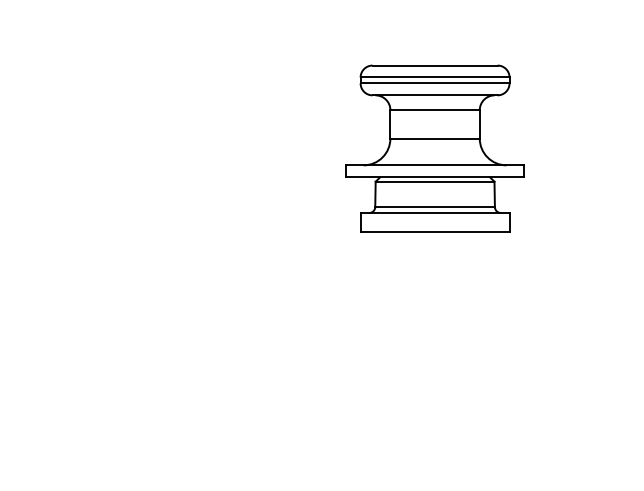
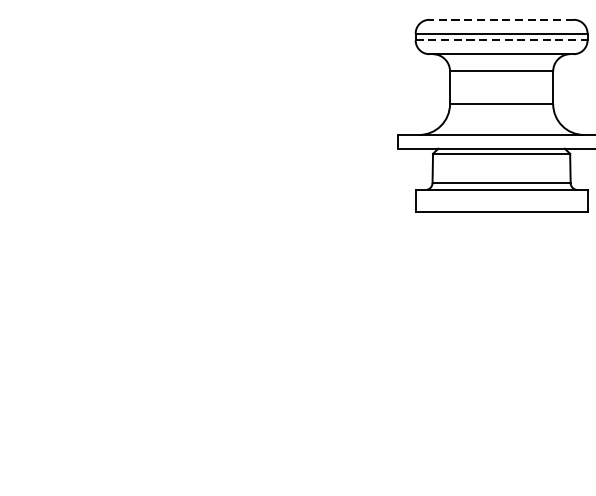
line: (435, 65) -> (502, 19), solid -> dashed
line: (435, 83) -> (502, 40), solid -> dashed

